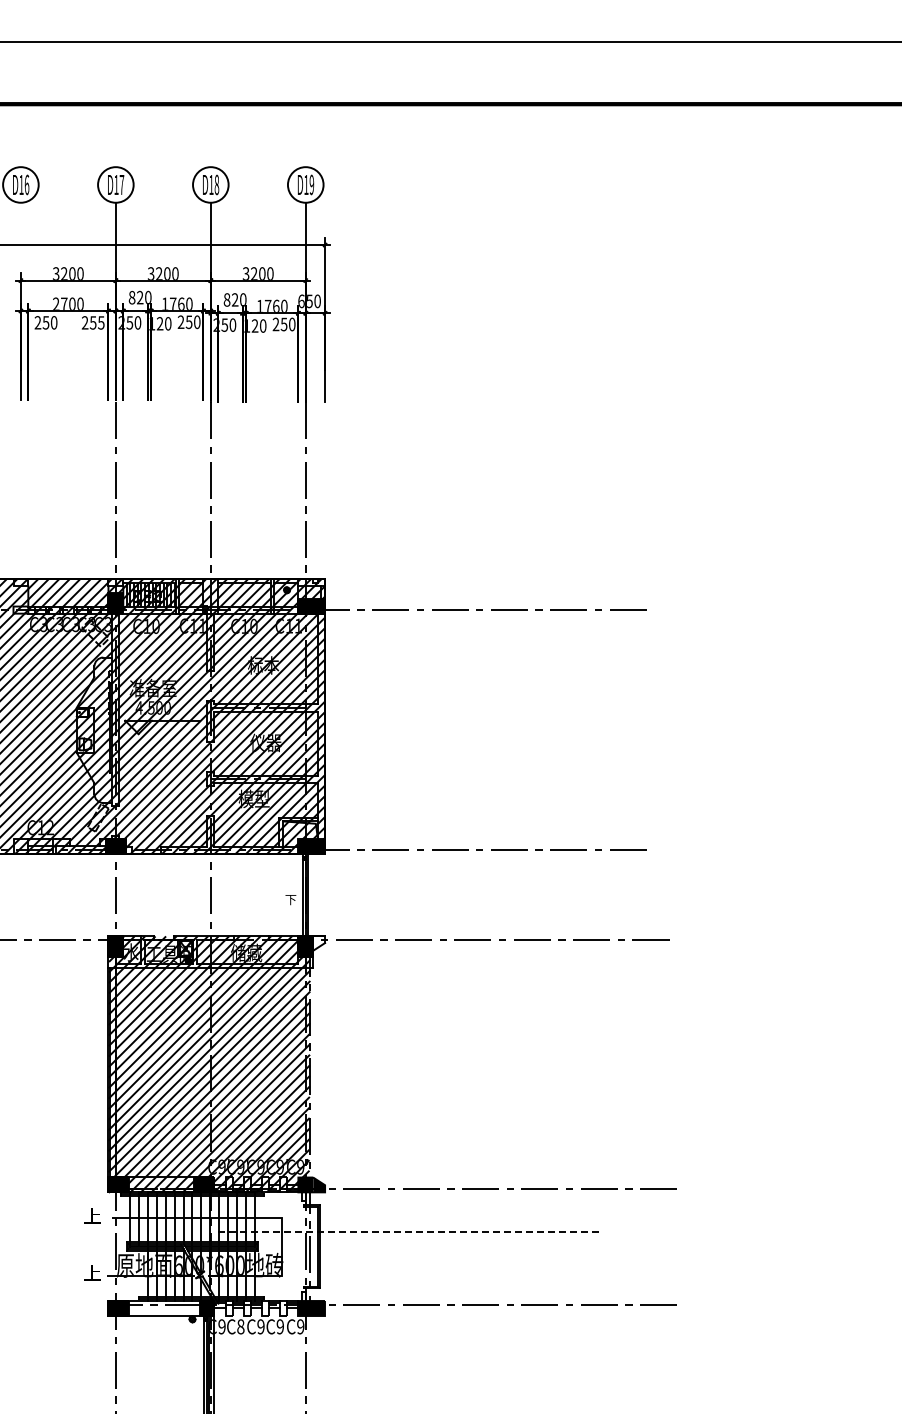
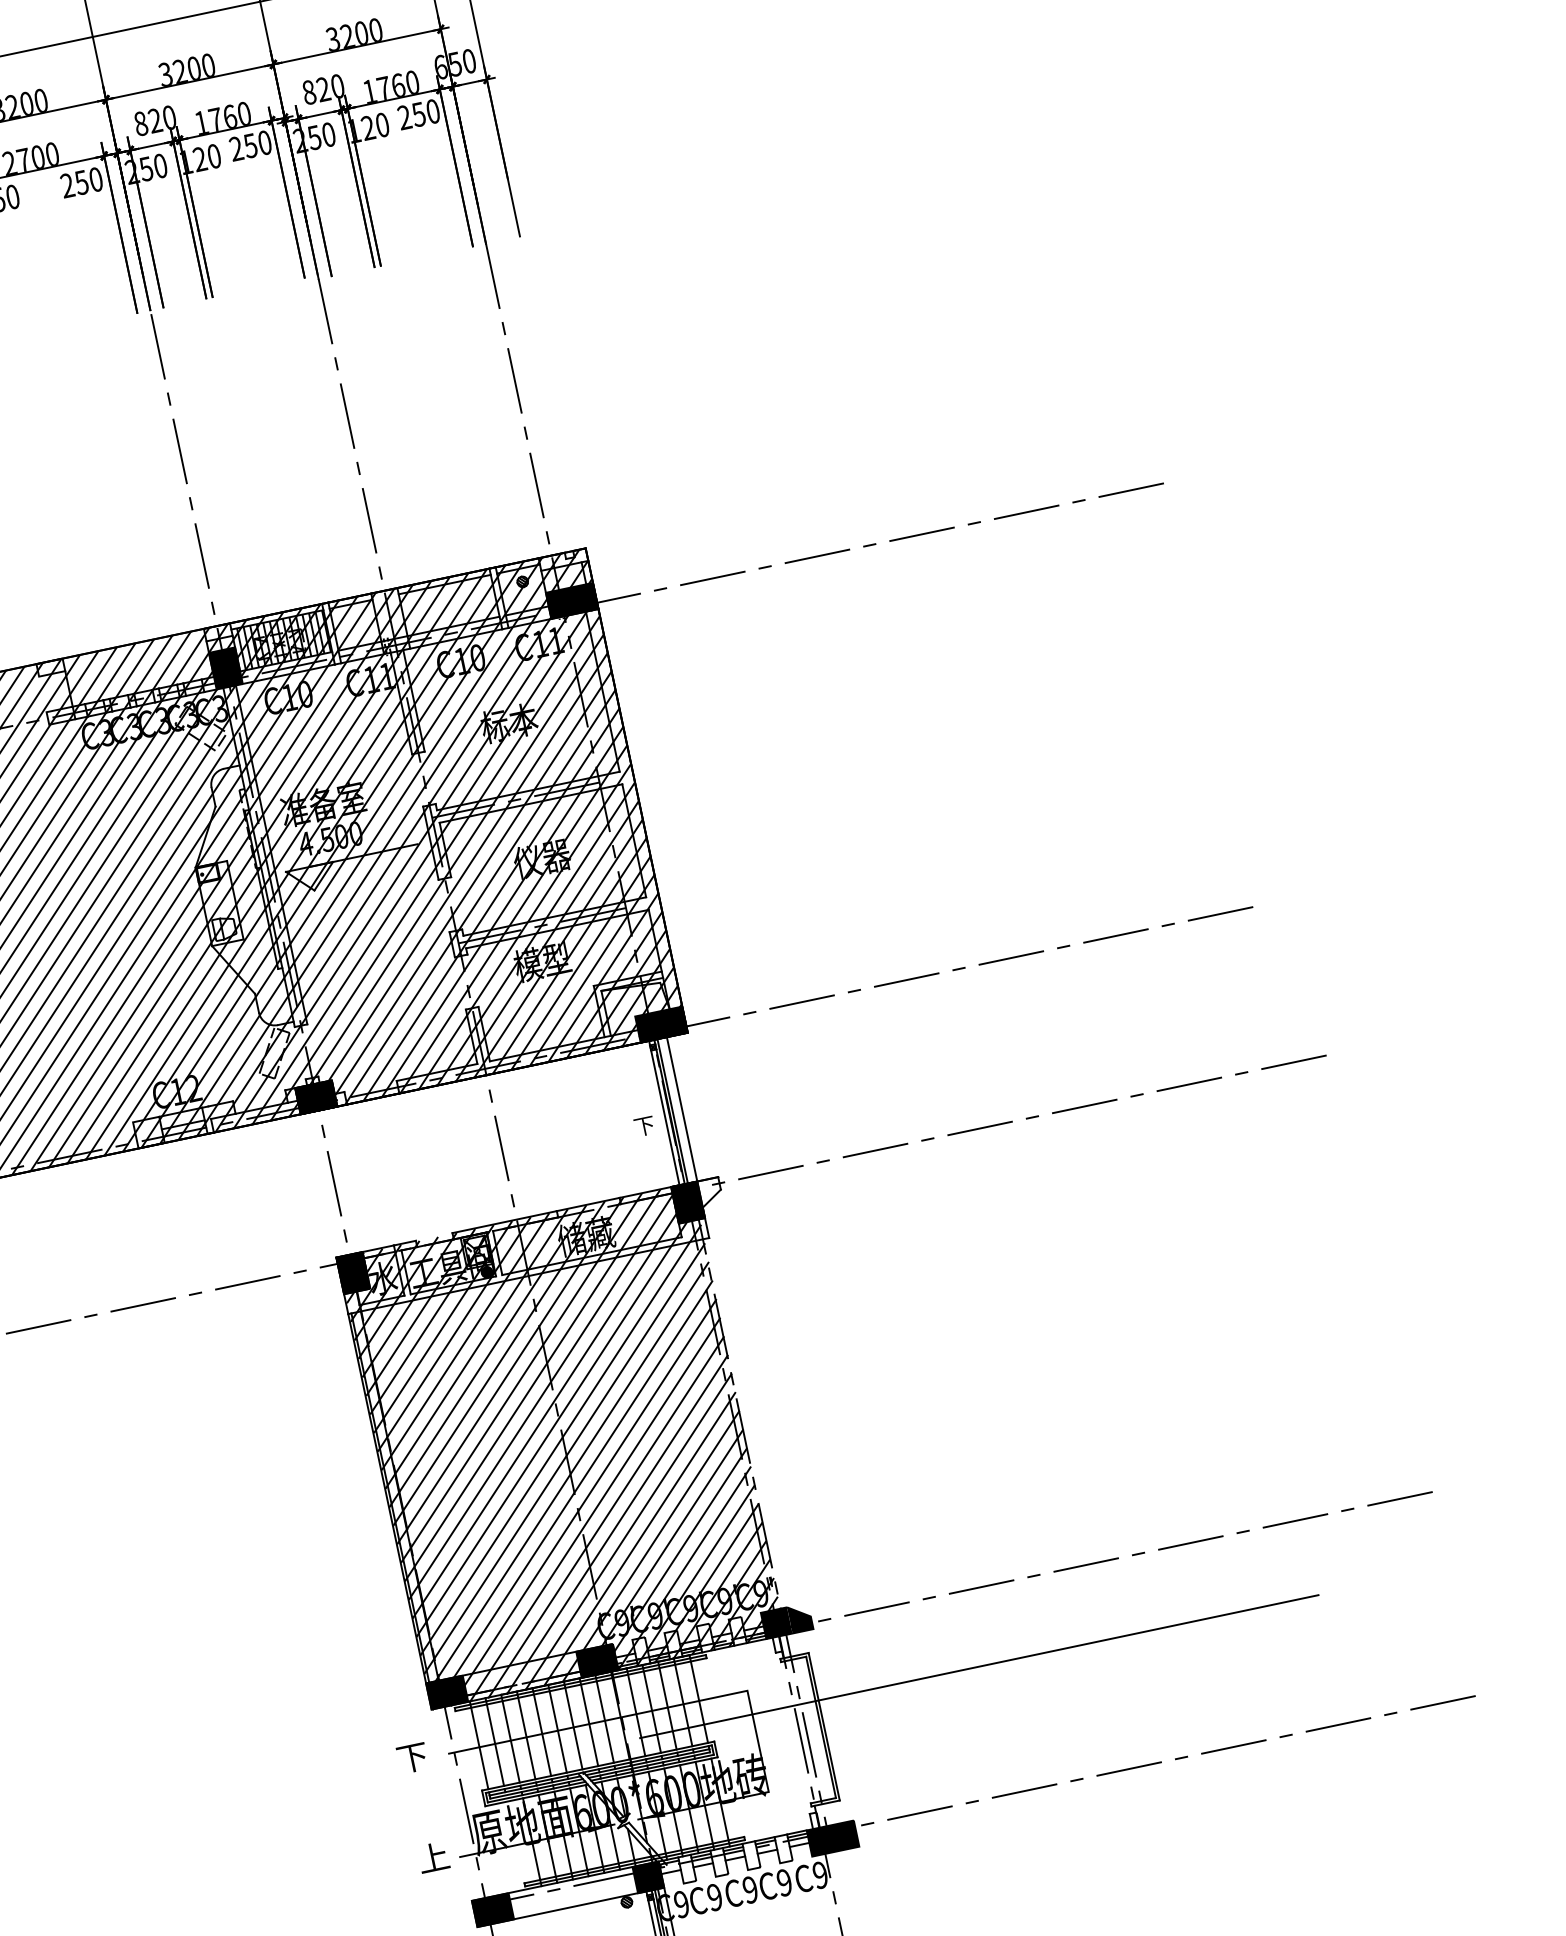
text: (101, 322) -> (96, 178), 255 -> 250
line: (313, 894) -> (682, 1108), added
text: (92, 1216) -> (412, 1758), 上 -> 下
line: (411, 1231) -> (980, 1665), dashed -> solid
text: (240, 1326) -> (714, 1896), C8 -> C9

